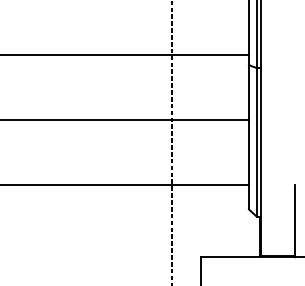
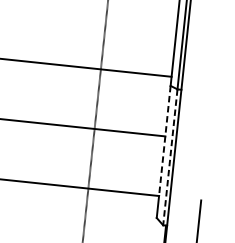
line: (248, 125) -> (164, 141), solid -> dashed
line: (256, 142) -> (170, 157), solid -> dashed

